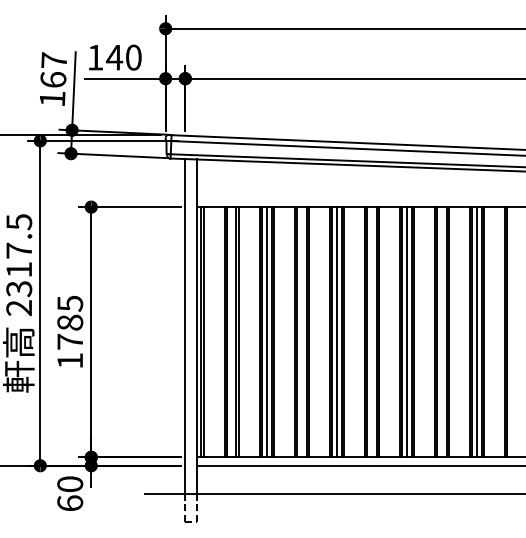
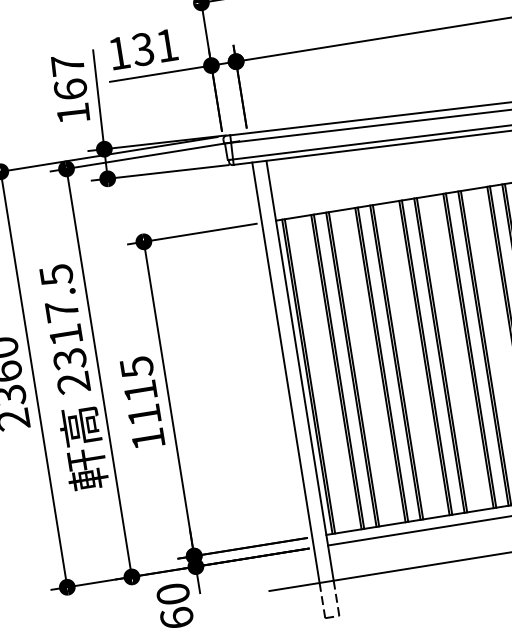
text: (123, 57) -> (154, 47), 140 -> 131
text: (70, 331) -> (142, 402), 1785 -> 1115
line: (266, 332) -> (389, 364), removed
line: (336, 332) -> (477, 349), removed

